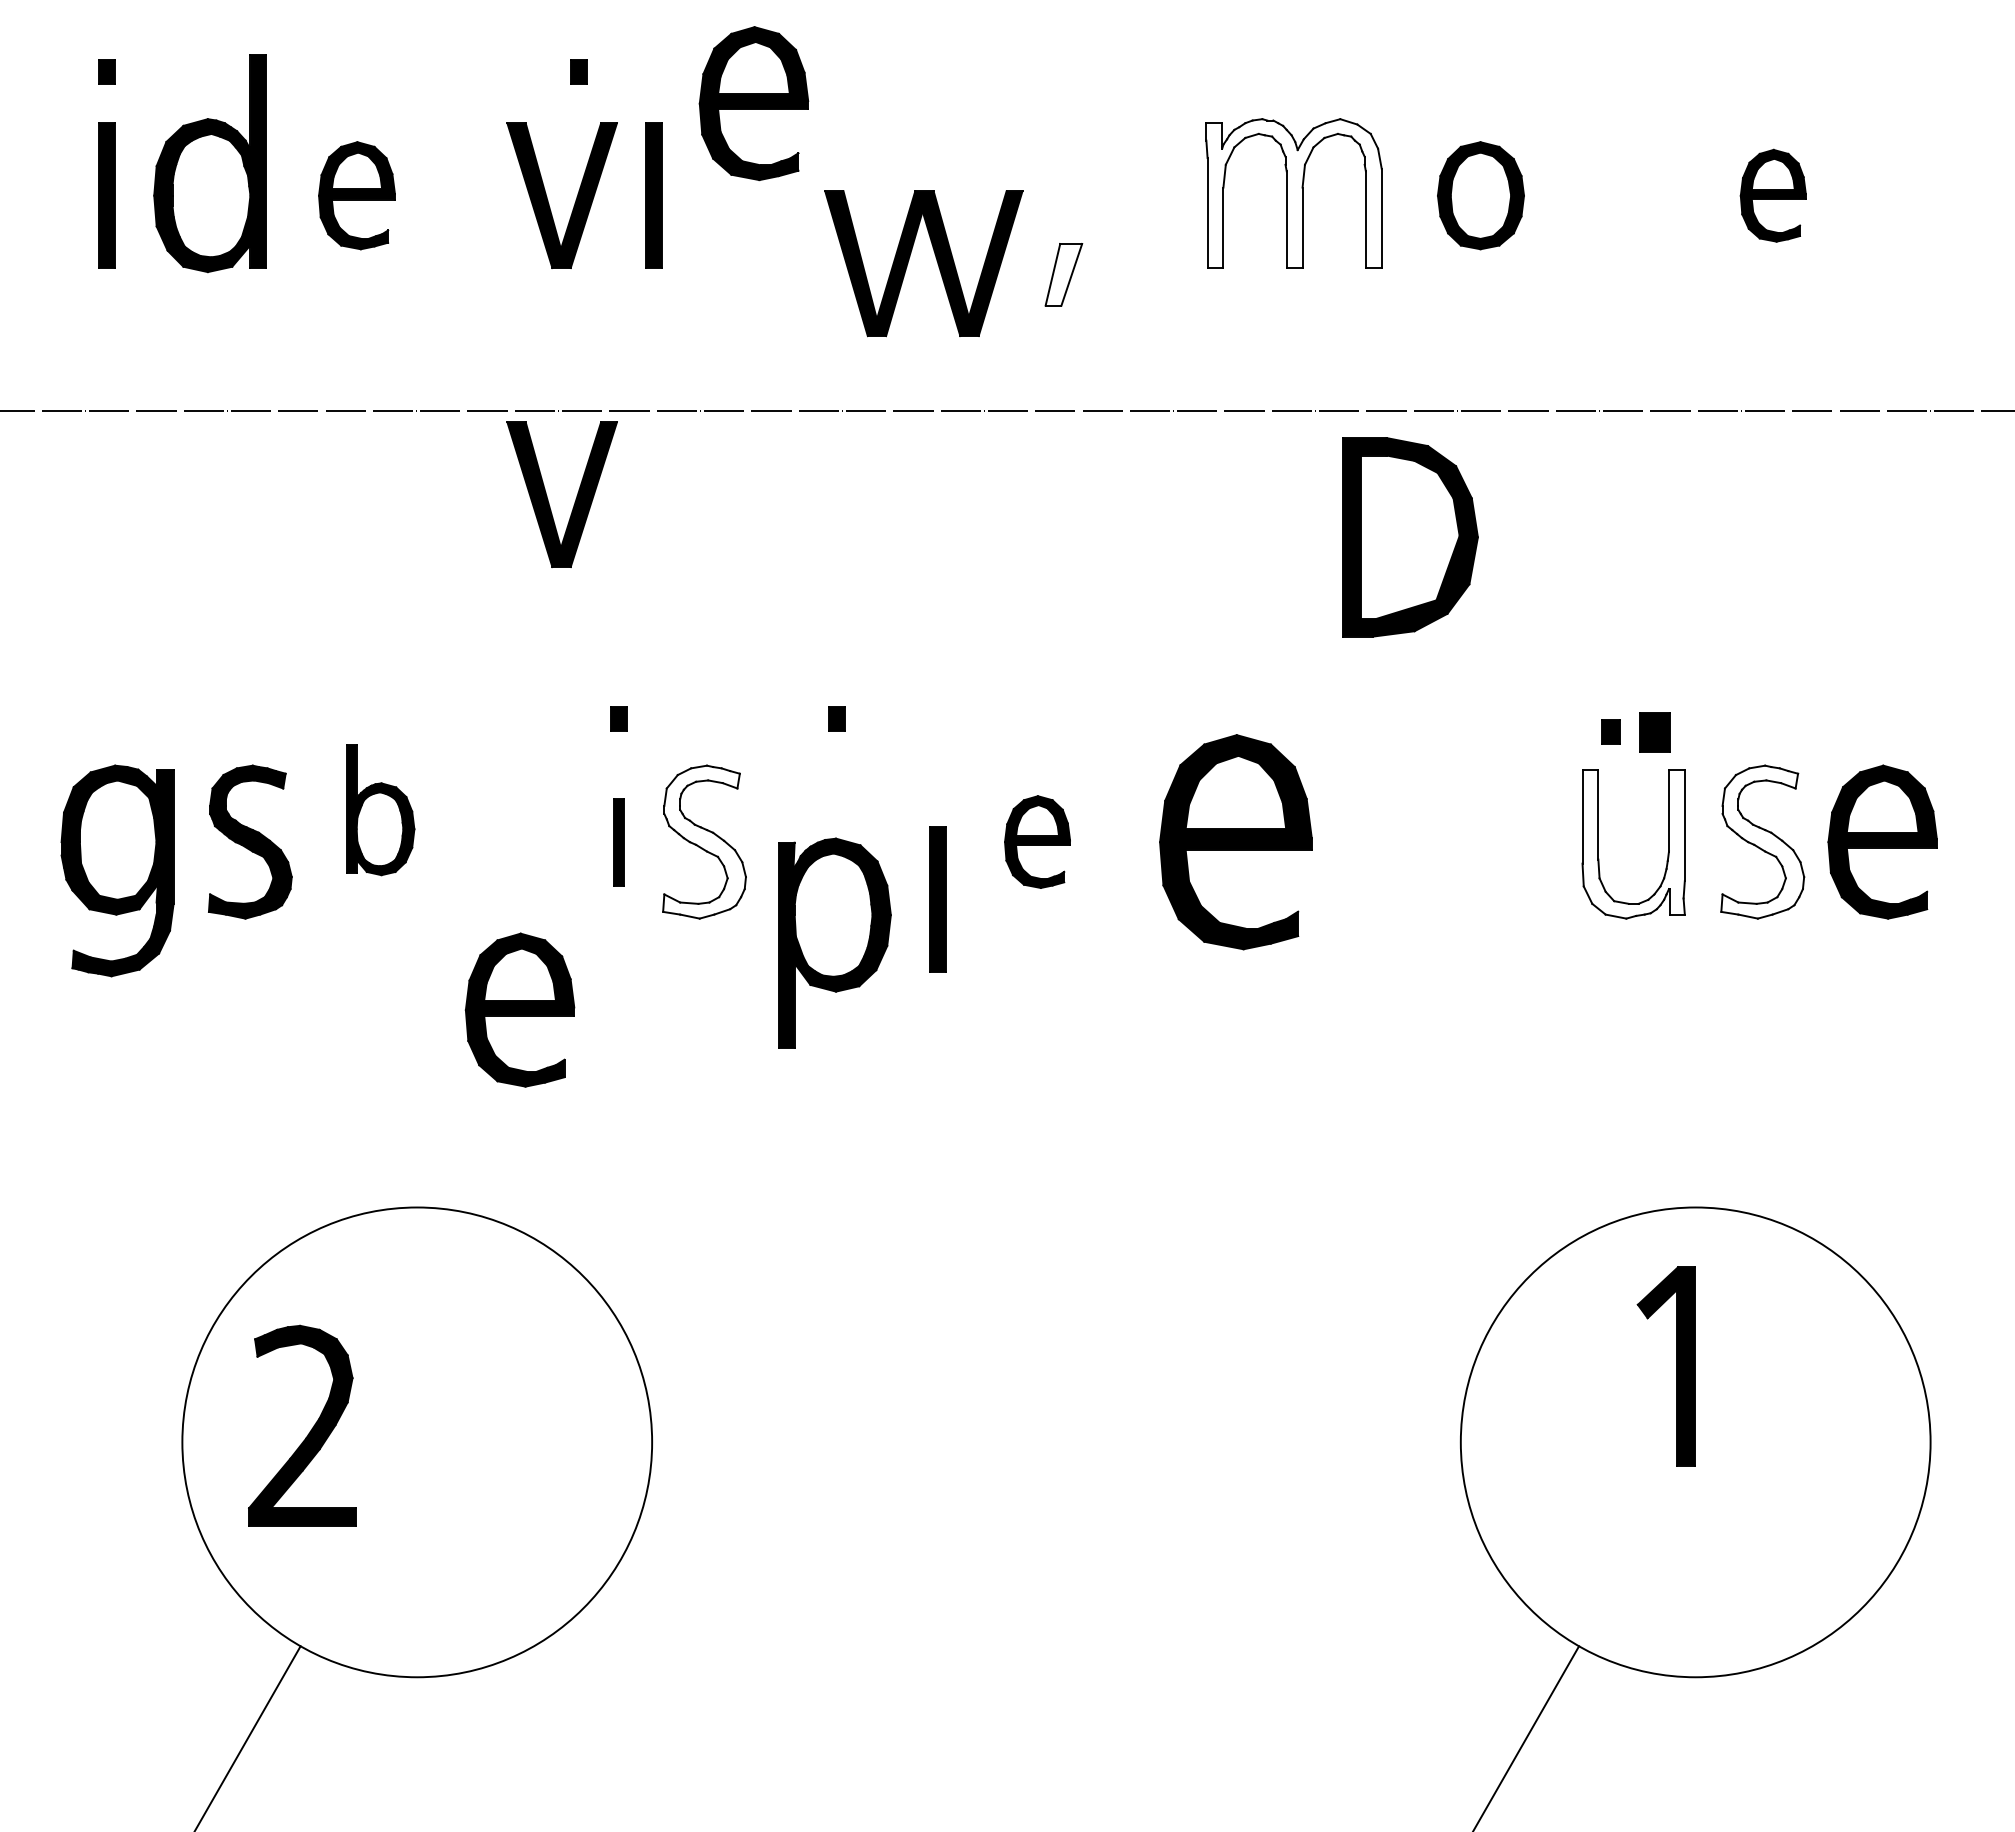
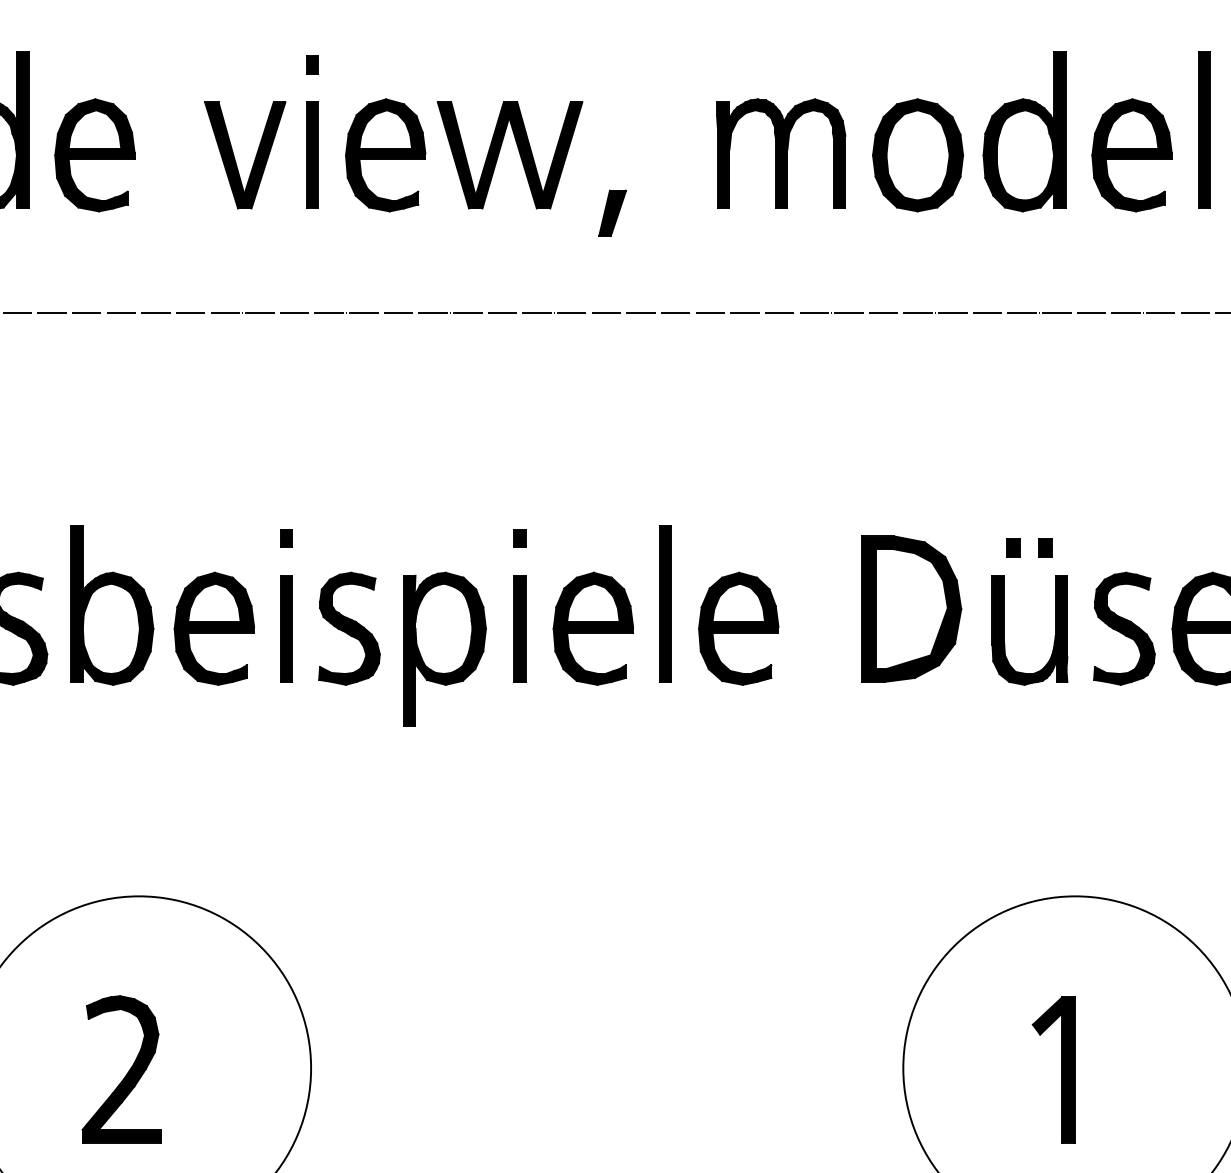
part: (578, 71) -> (312, 64), moved
part: (753, 103) -> (385, 155), moved
part: (1871, 161) -> (1204, 130), added
part: (1625, 163) -> (1023, 131), added
fill: (1293, 193) -> (780, 153), added
part: (356, 195) -> (94, 155), size x1.43
part: (1480, 195) -> (917, 155), size x1.43
part: (1773, 195) -> (1132, 155), size x1.67
part: (936, 261) -> (519, 153), moved
fill: (1063, 274) -> (612, 213), added
part: (548, 499) -> (235, 377), removed
part: (1410, 537) -> (911, 609), moved
part: (836, 718) -> (520, 538), moved
part: (1654, 731) -> (1045, 547), size x0.62
part: (1135, 807) -> (665, 603), added
part: (380, 809) -> (112, 604), size x1.67
fill: (704, 841) -> (349, 628), added
part: (1037, 841) -> (593, 628), size x1.67
part: (1236, 841) -> (739, 628), size x0.71
fill: (1762, 841) -> (1124, 628), added
part: (618, 842) -> (286, 629), size x1.67
fill: (1633, 843) -> (1029, 629), added
part: (937, 899) -> (520, 629), moved
part: (834, 942) -> (444, 648), moved
part: (519, 1009) -> (213, 628), moved
part: (1676, 1366) -> (1061, 1069), moved
part: (309, 1431) -> (126, 1073), moved

